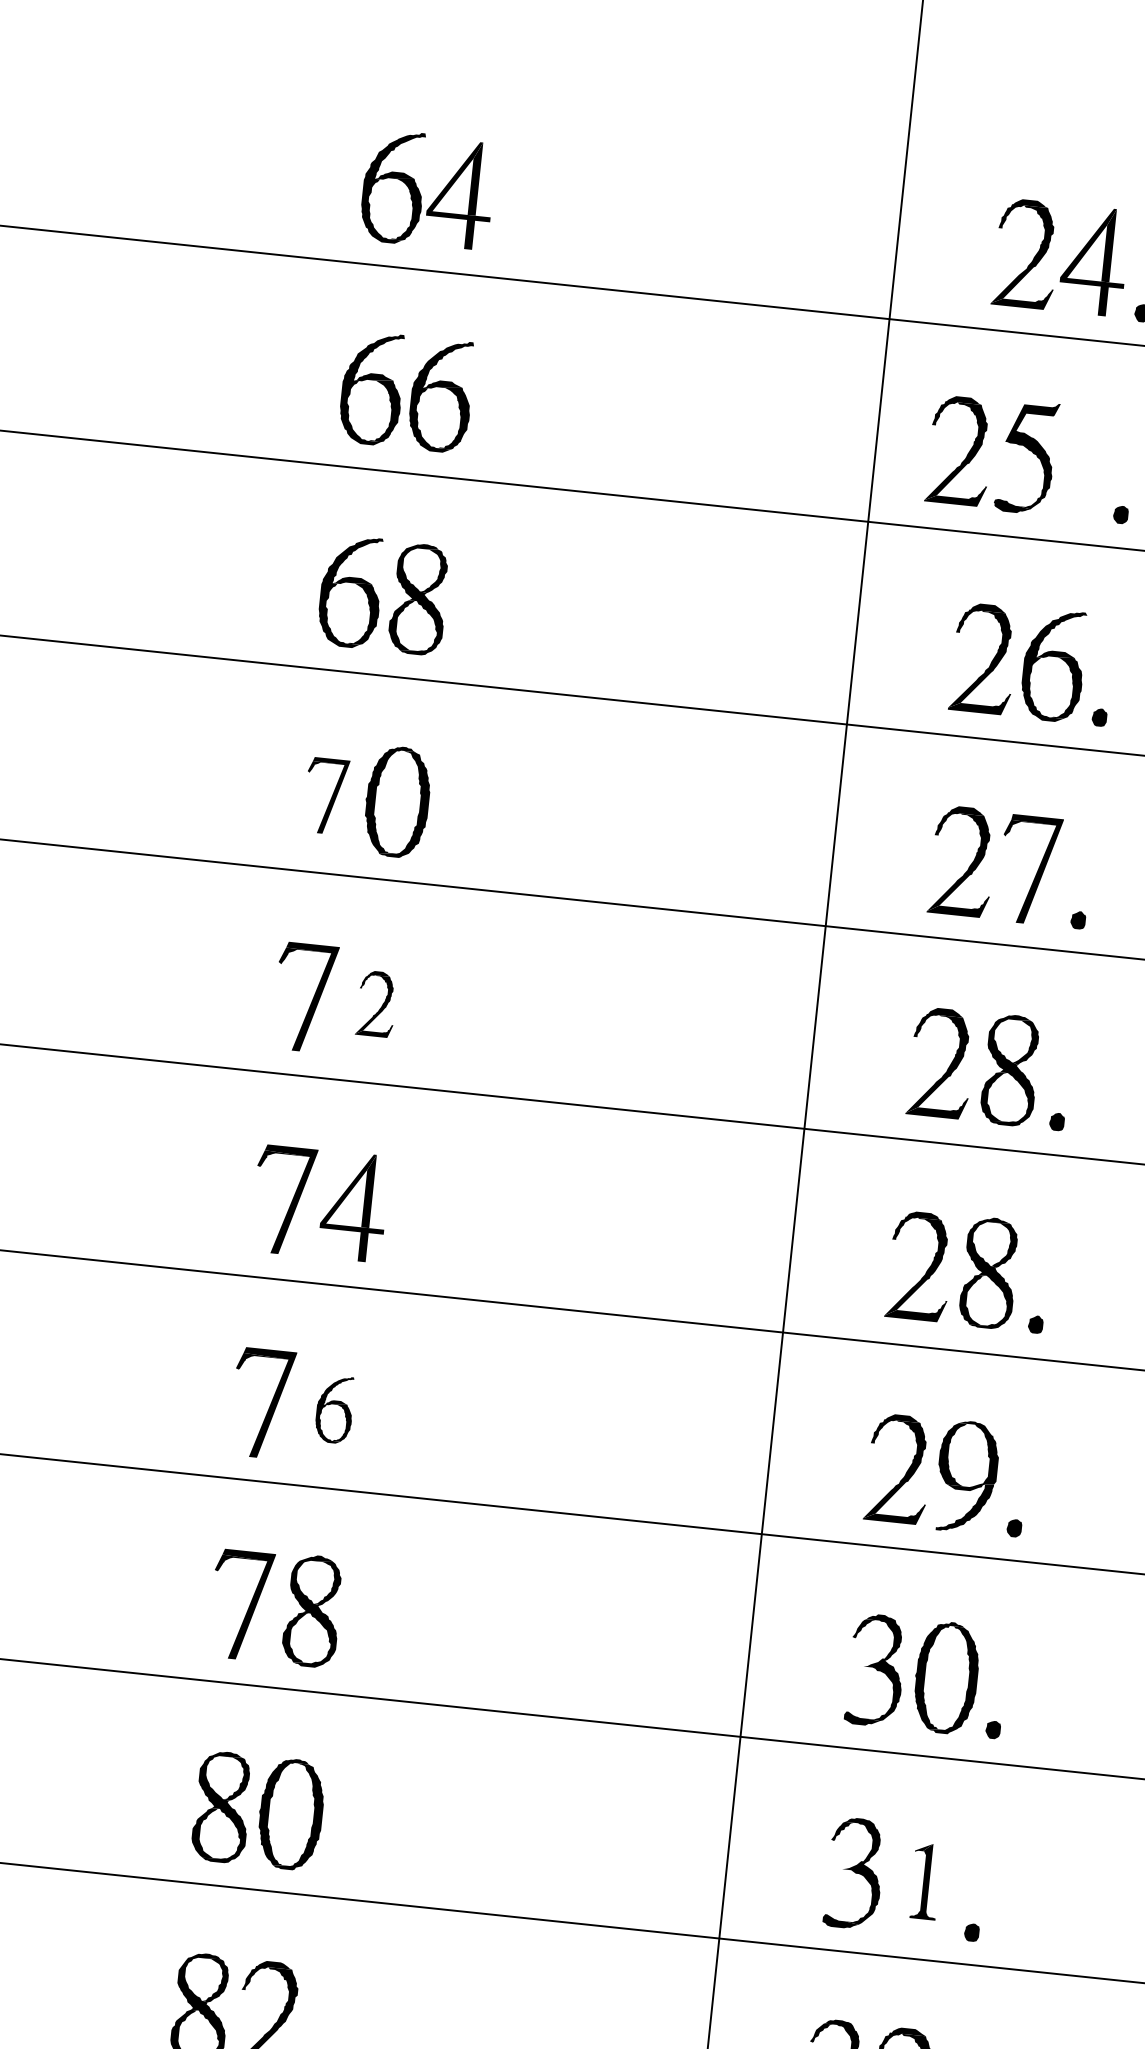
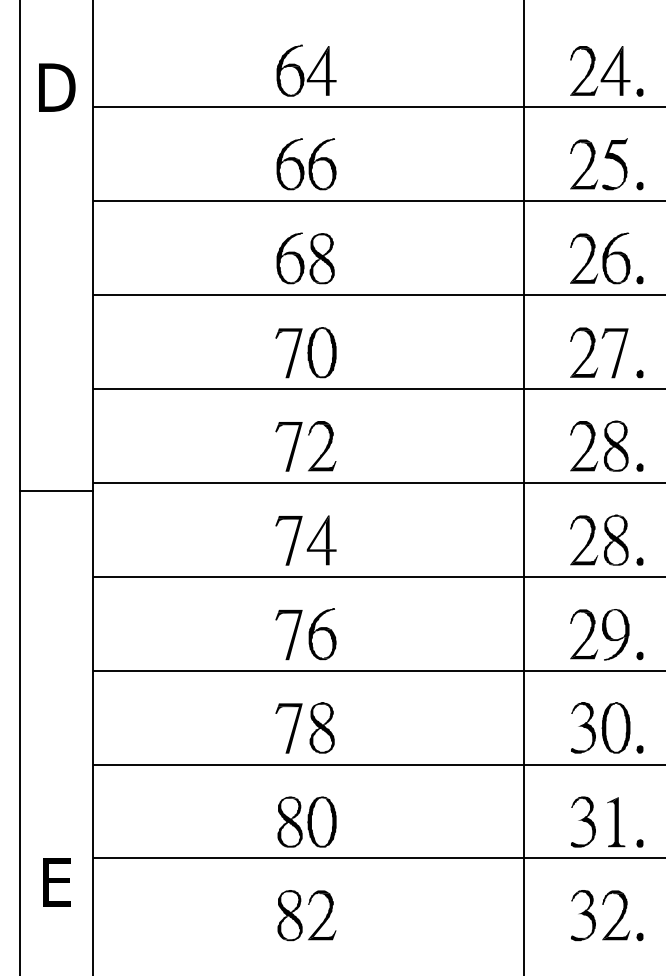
part: (991, 454) -> (598, 164), moved
part: (324, 796) -> (288, 353), size x1.43
part: (377, 1004) -> (322, 446), size x1.67
part: (334, 1410) -> (322, 634), size x1.67
part: (926, 1882) -> (616, 822), size x1.43

